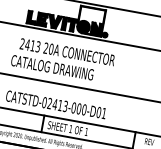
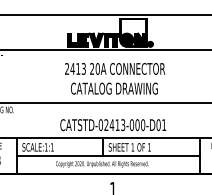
text: (52, 67) -> (114, 88), moved

